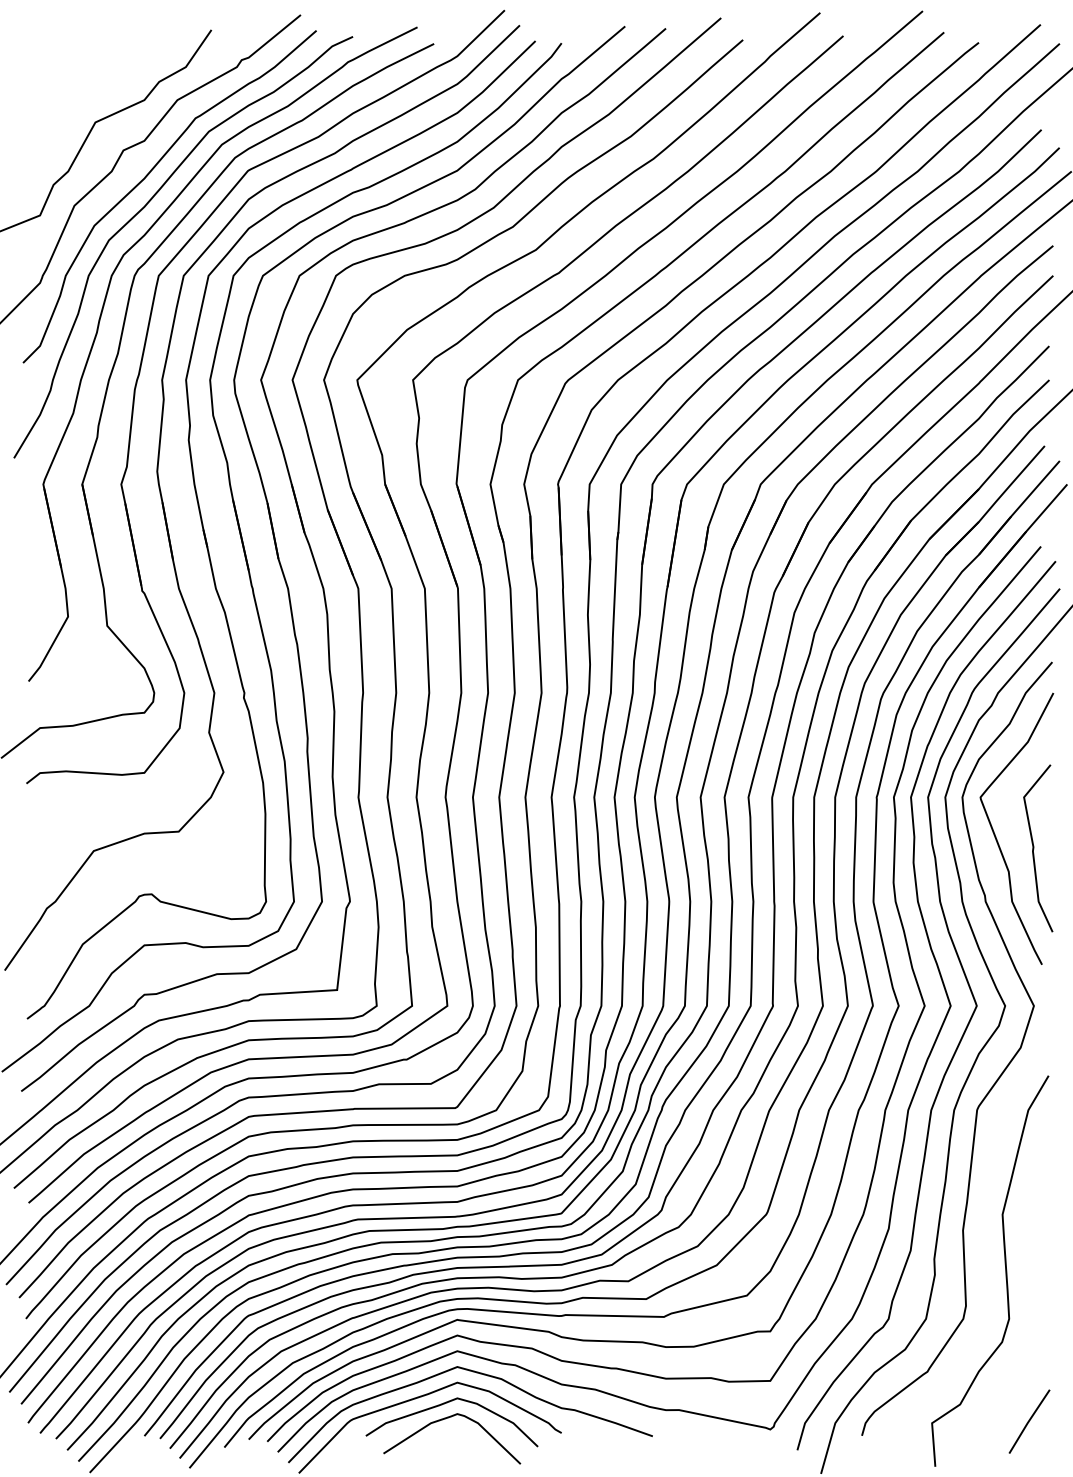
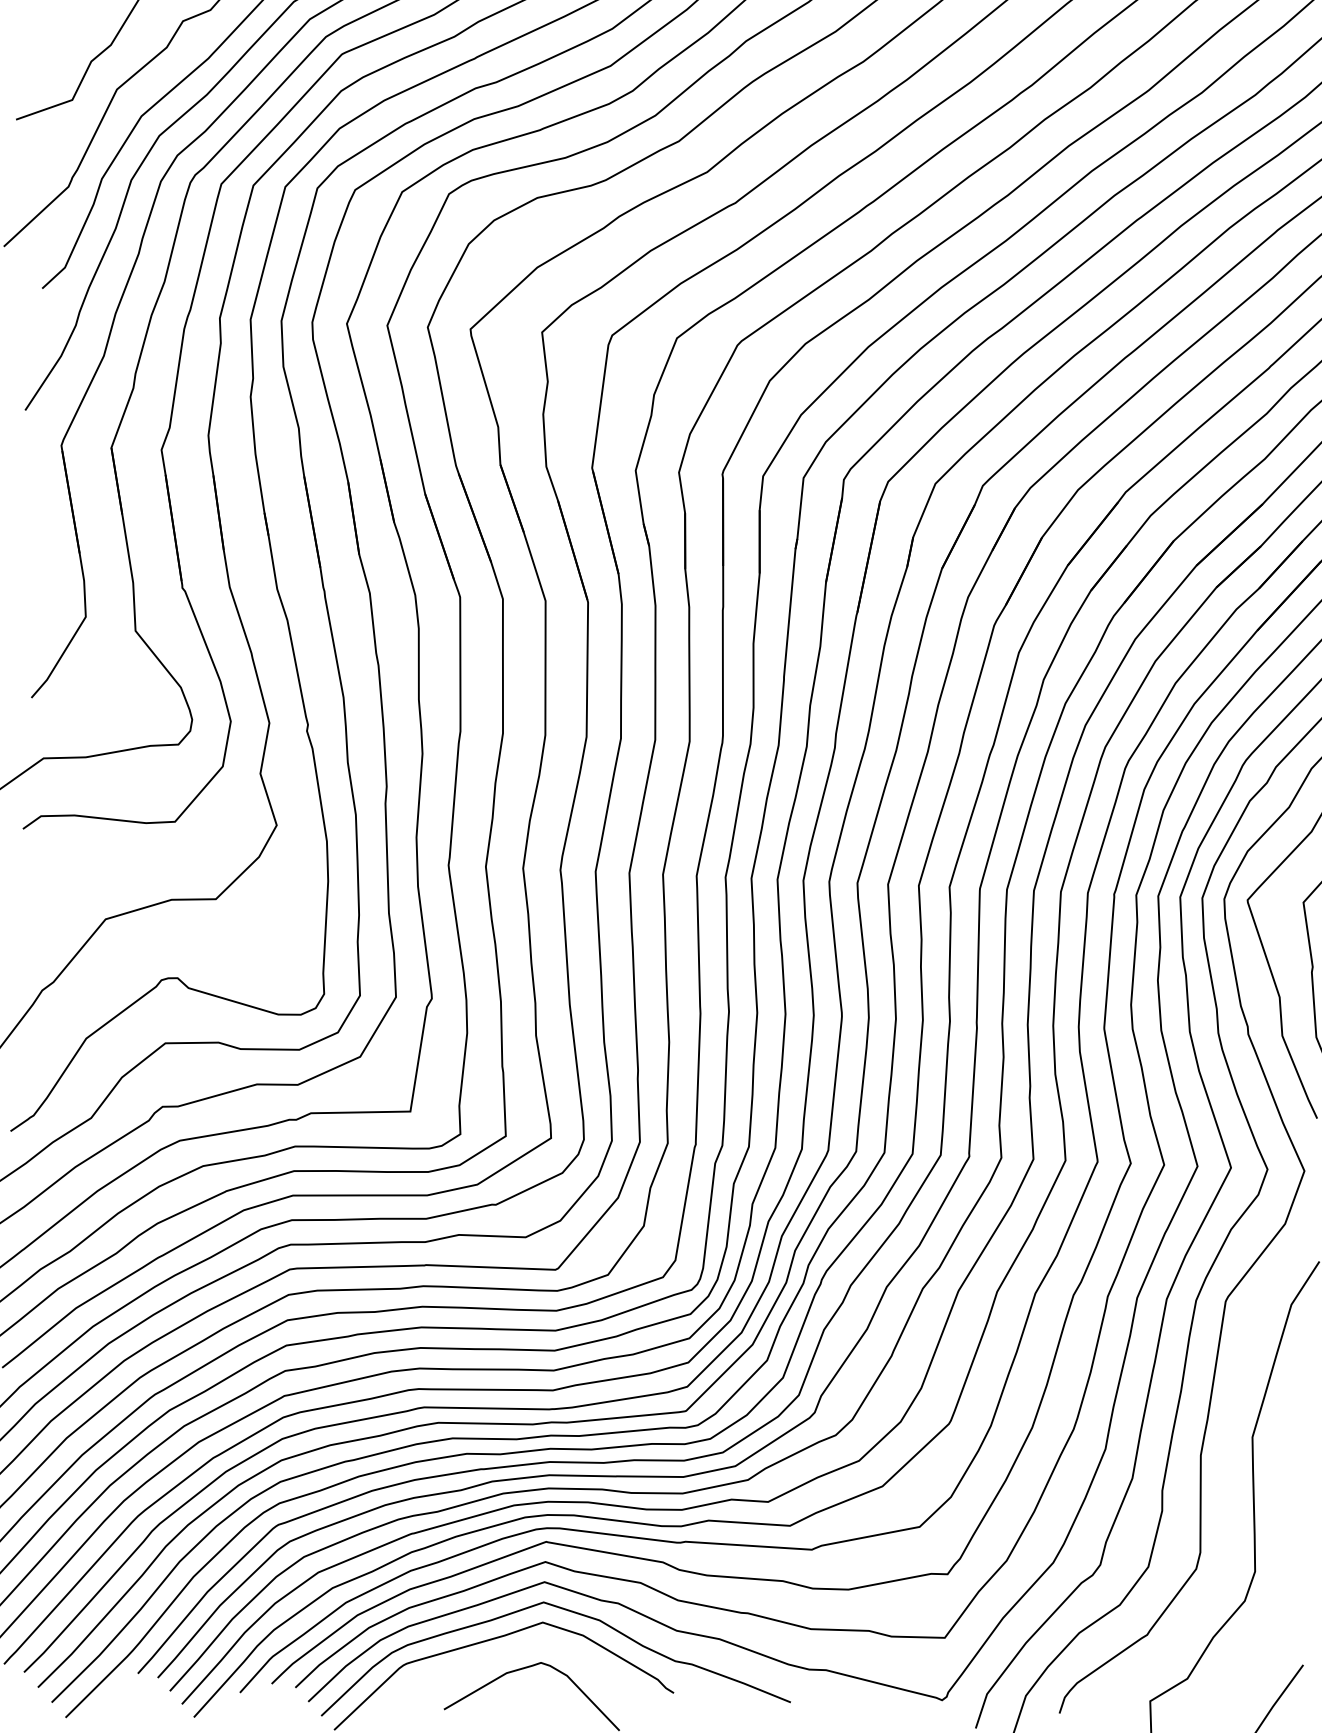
curve: (442, 1405) -> (522, 1651), removed

